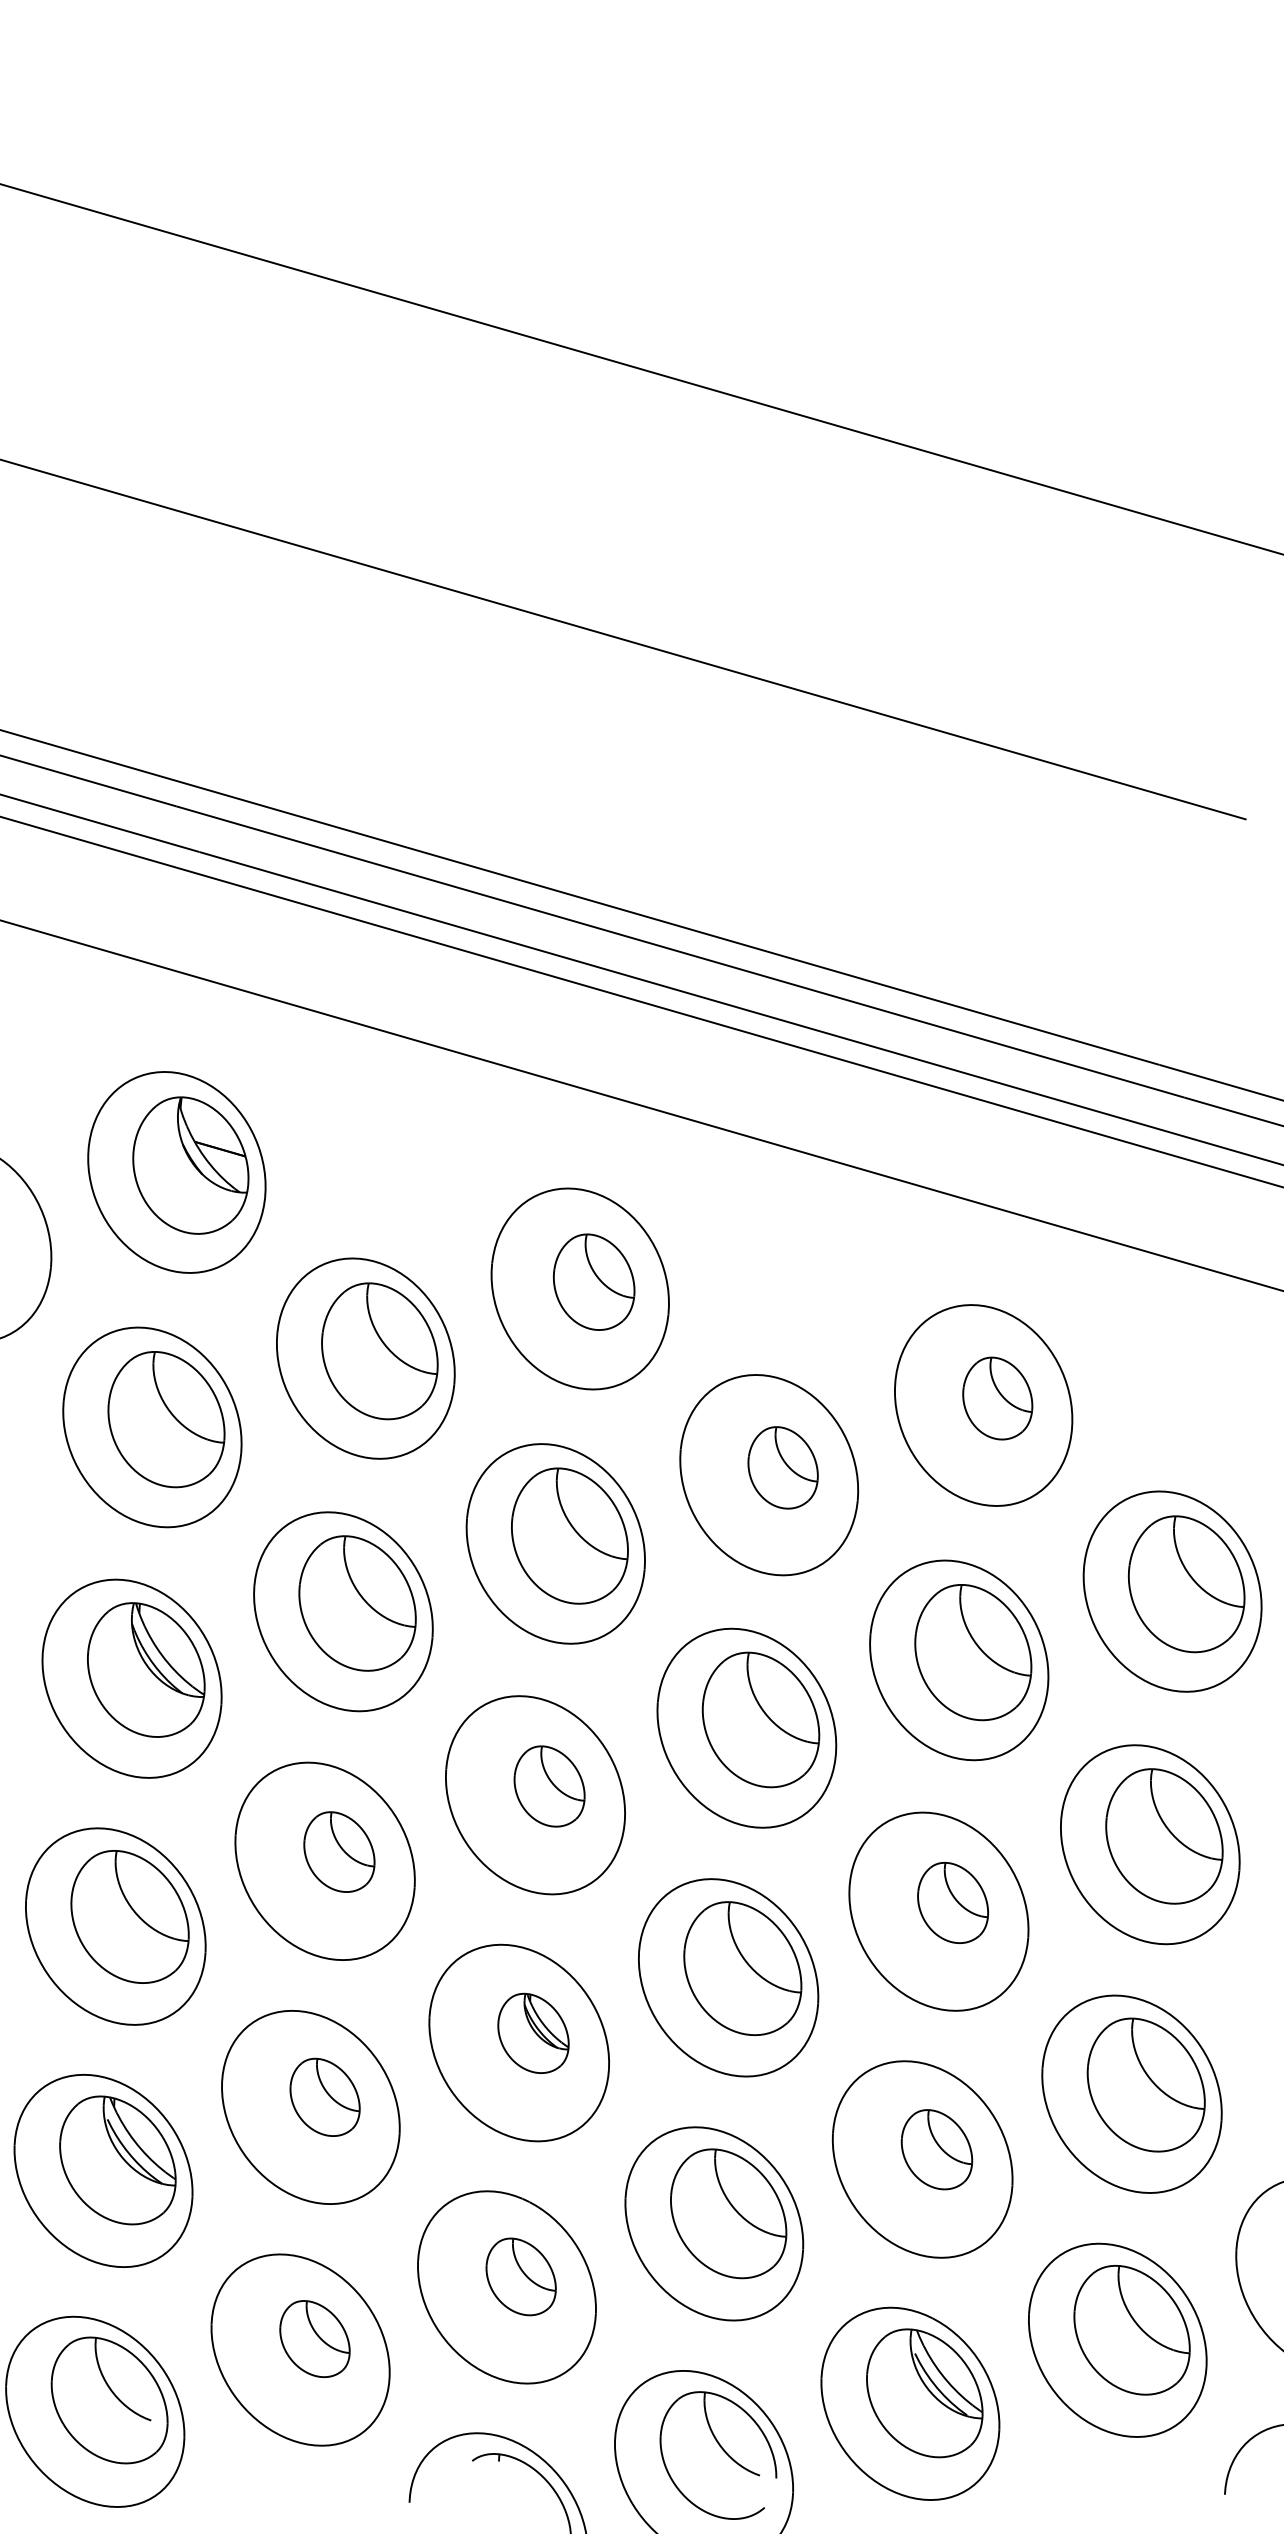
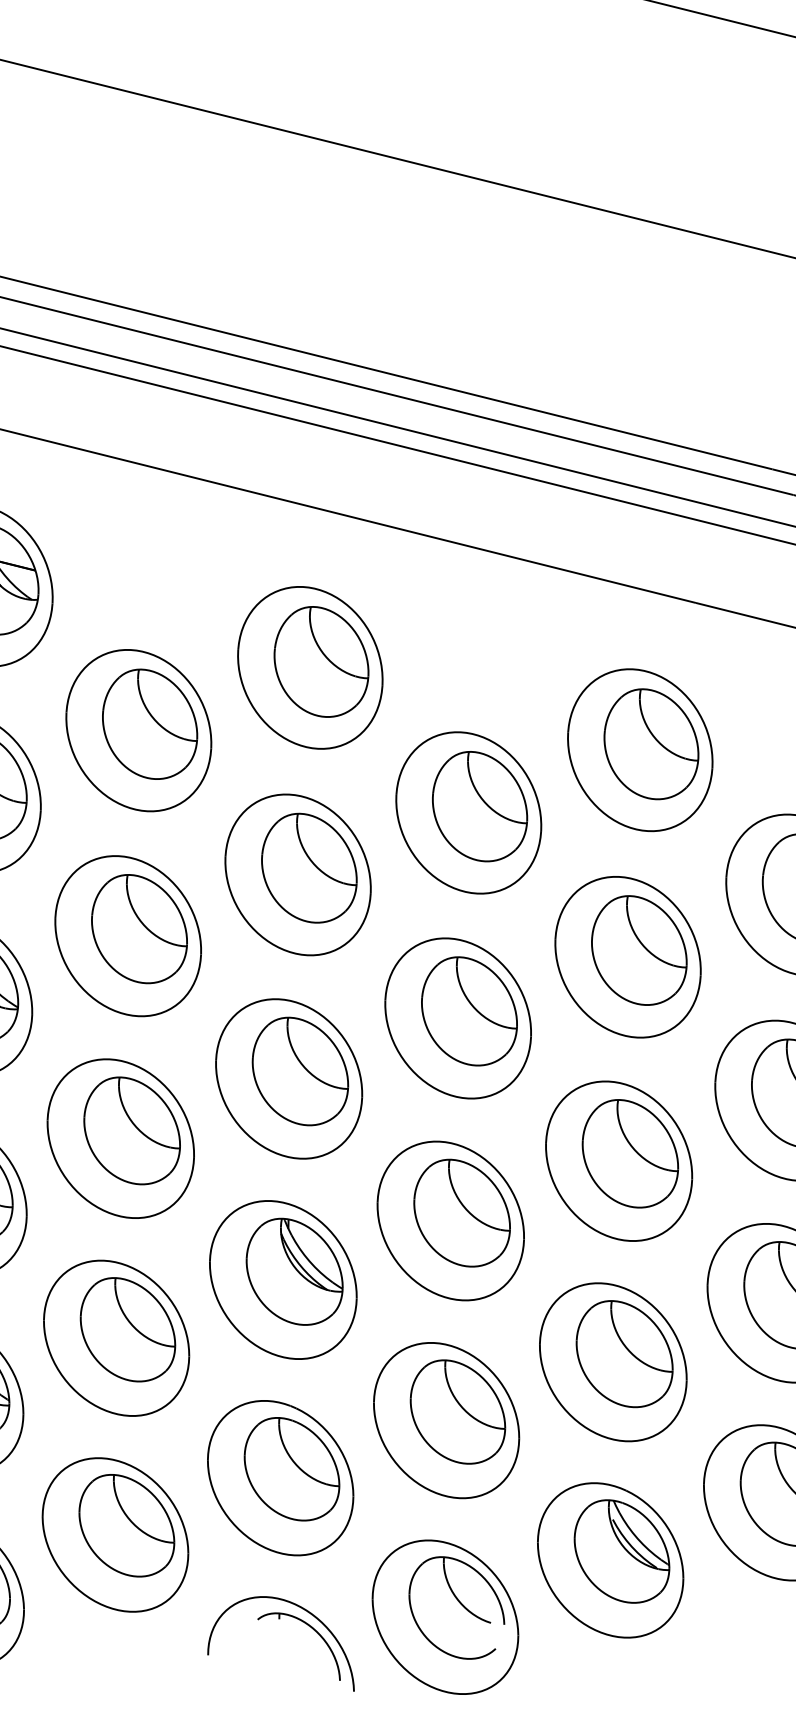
part: (593, 1282) -> (320, 662), size x1.43
part: (997, 1398) -> (651, 744), size x1.67
part: (782, 1467) -> (479, 806), size x1.67
part: (549, 1786) -> (300, 1071), size x1.67
part: (339, 1851) -> (132, 1130), size x1.67
part: (952, 1902) -> (629, 1153), size x1.67
part: (533, 2033) -> (294, 1271), size x1.67
part: (324, 2097) -> (127, 1329), size x1.67
part: (936, 2149) -> (624, 1353), size x1.67
part: (520, 2276) -> (291, 1468), size x1.67
part: (314, 2338) -> (126, 1525), size x1.67

